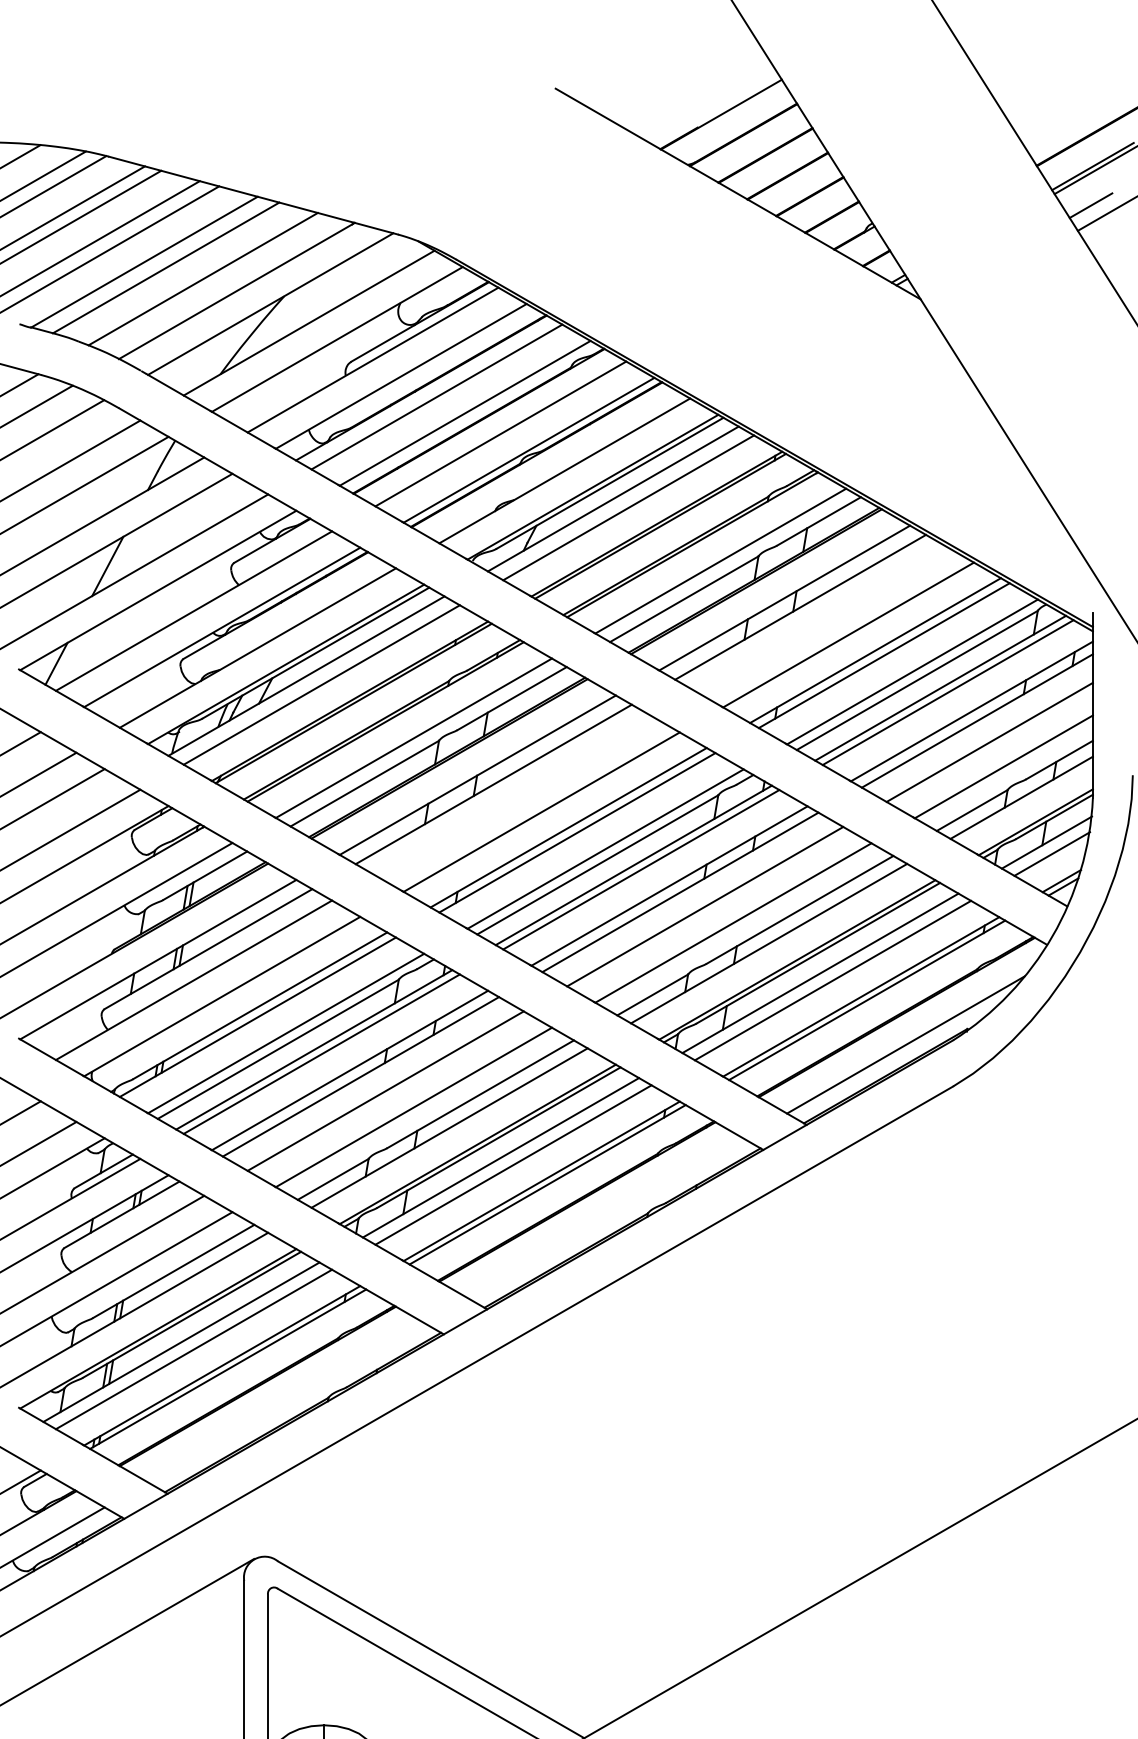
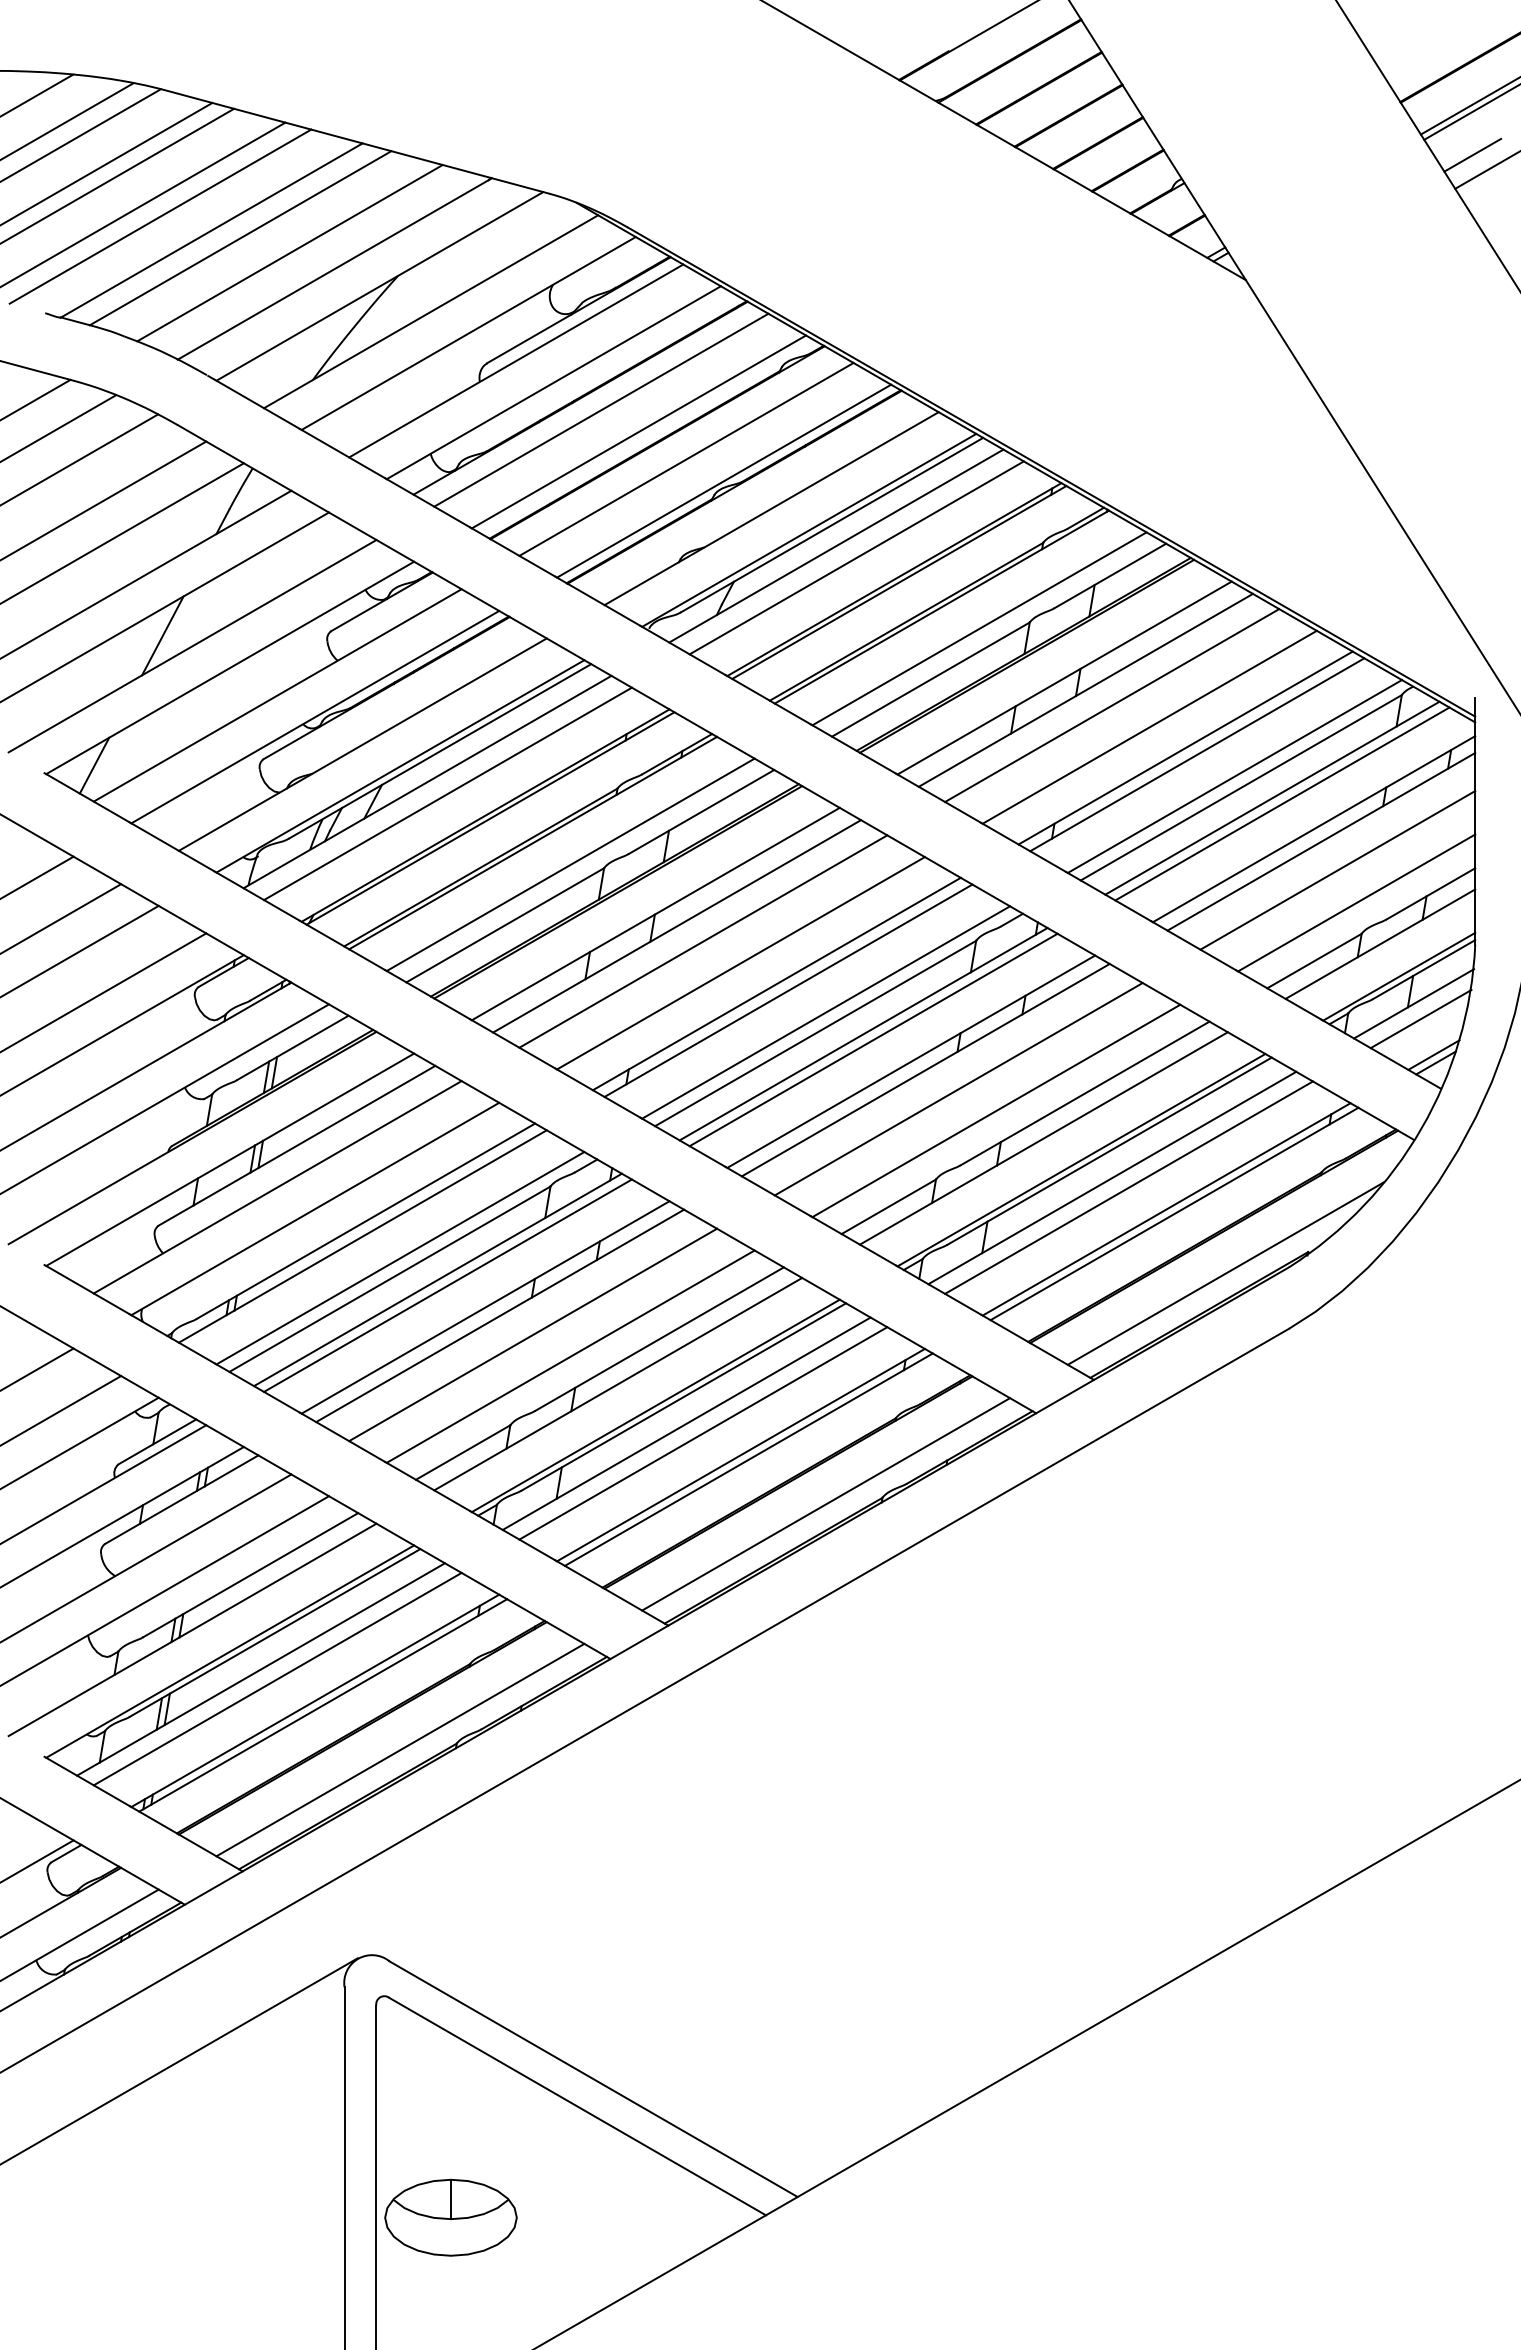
line: (820, 618) -> (1112, 705), added
line: (513, 795) -> (703, 941), added
line: (605, 1218) -> (826, 1504), added
line: (286, 1402) -> (400, 1749), added

